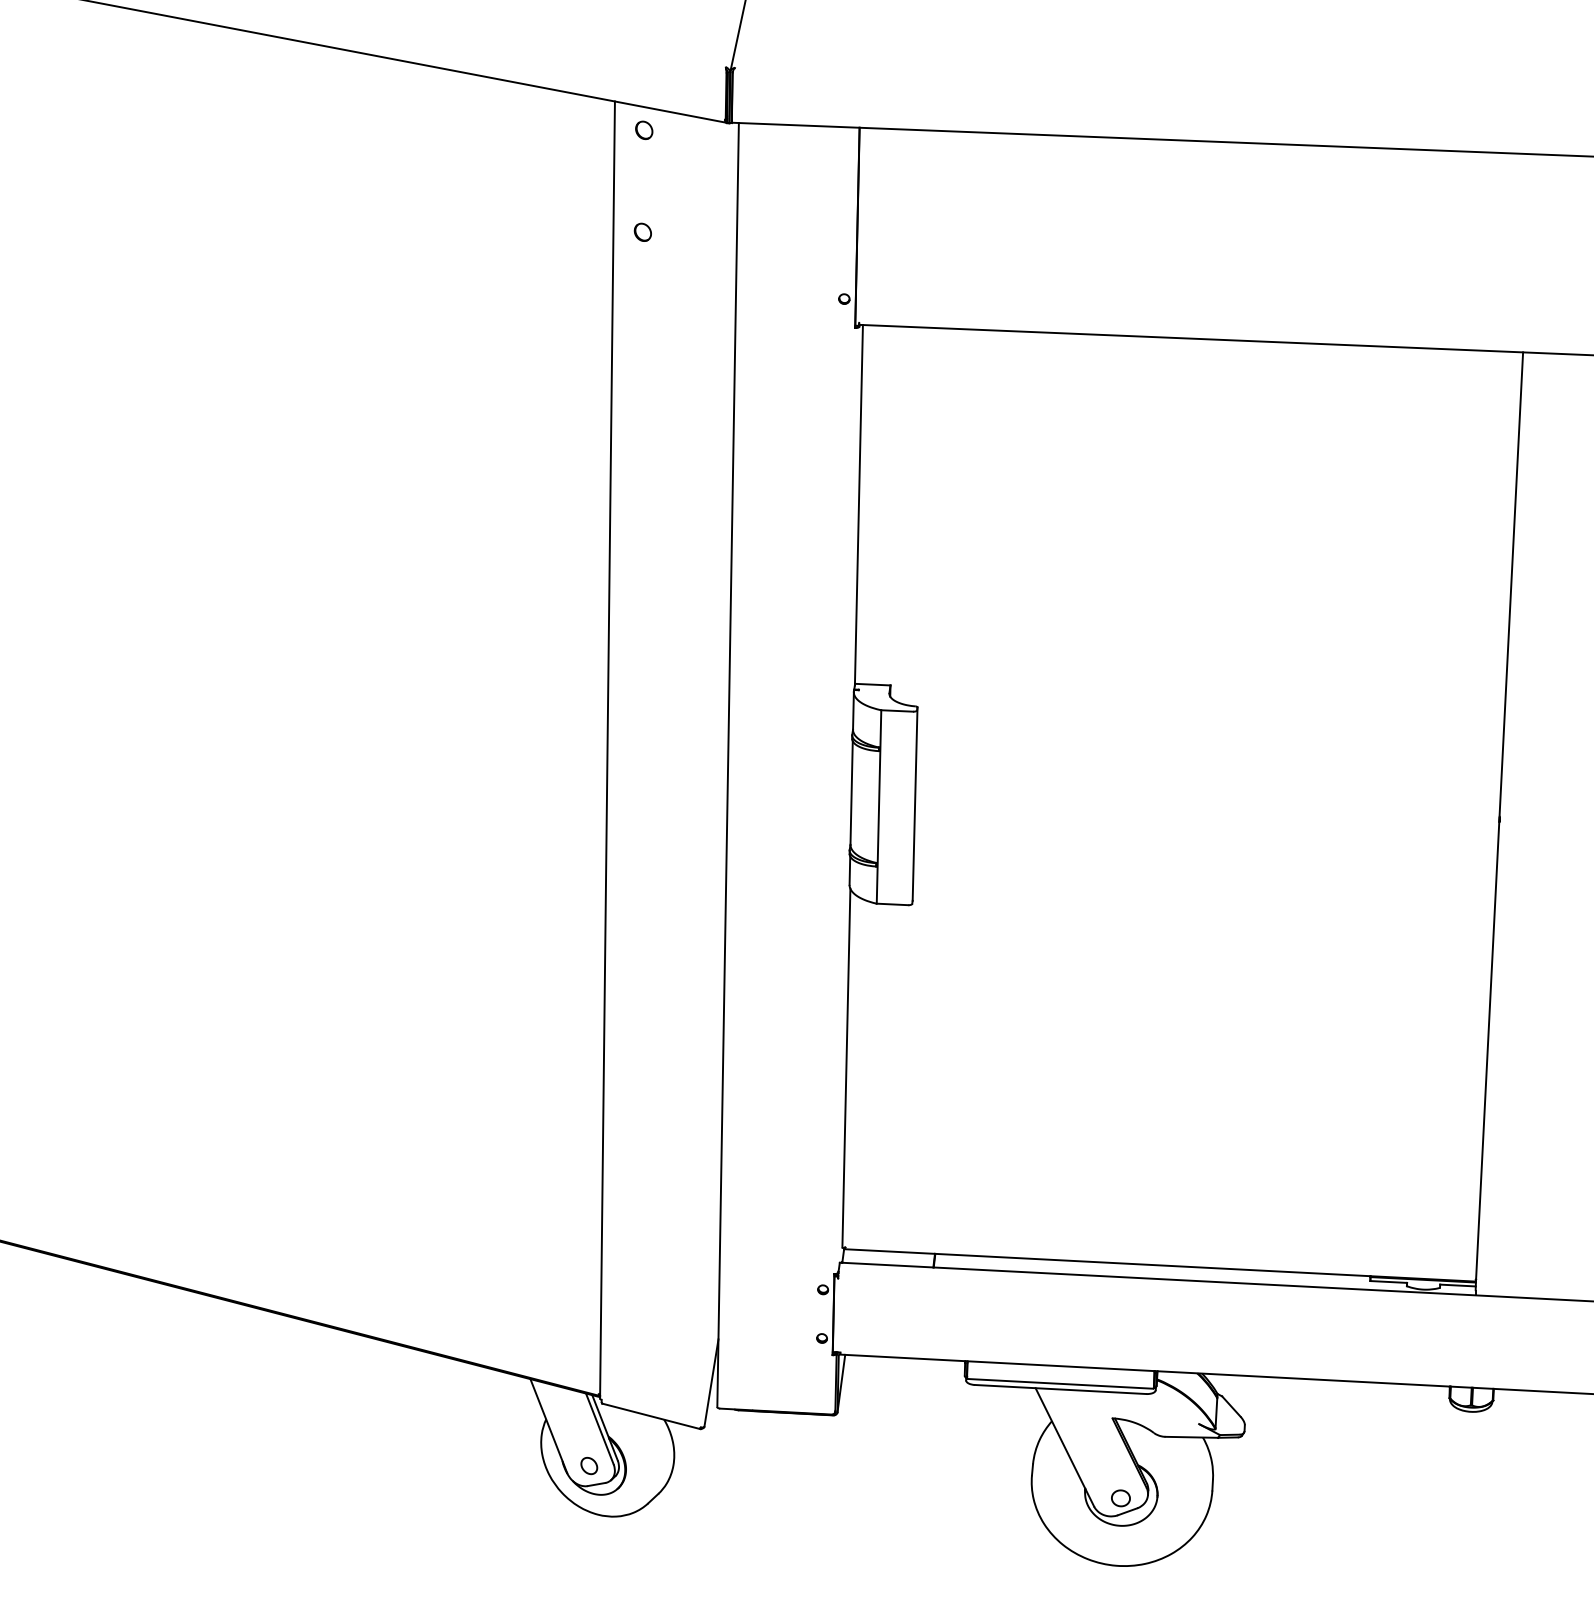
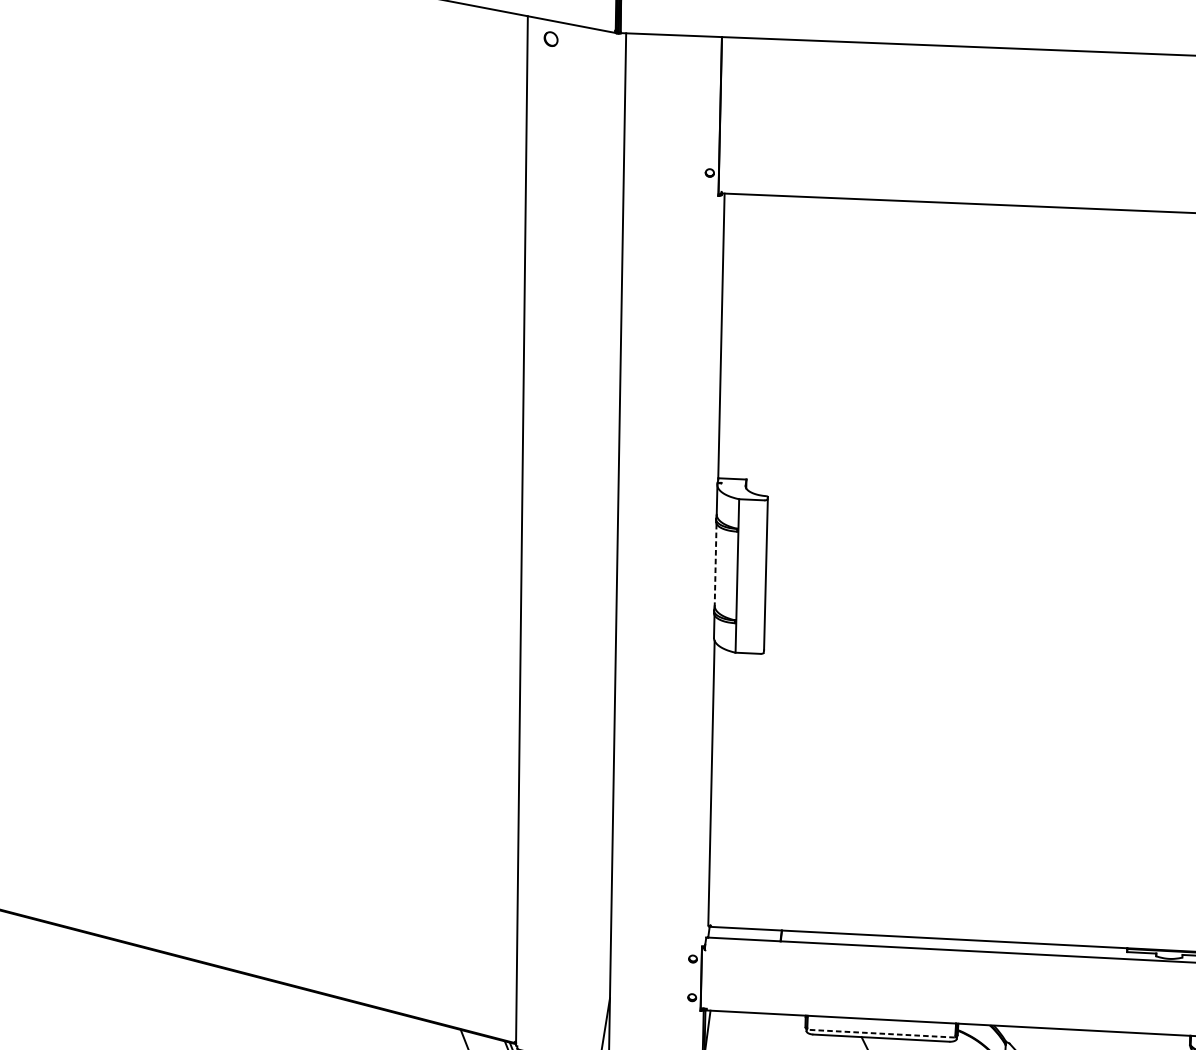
part: (642, 231) -> (549, 119), removed
line: (851, 793) -> (715, 565), solid -> dashed
line: (1060, 1383) -> (881, 1033), solid -> dashed

